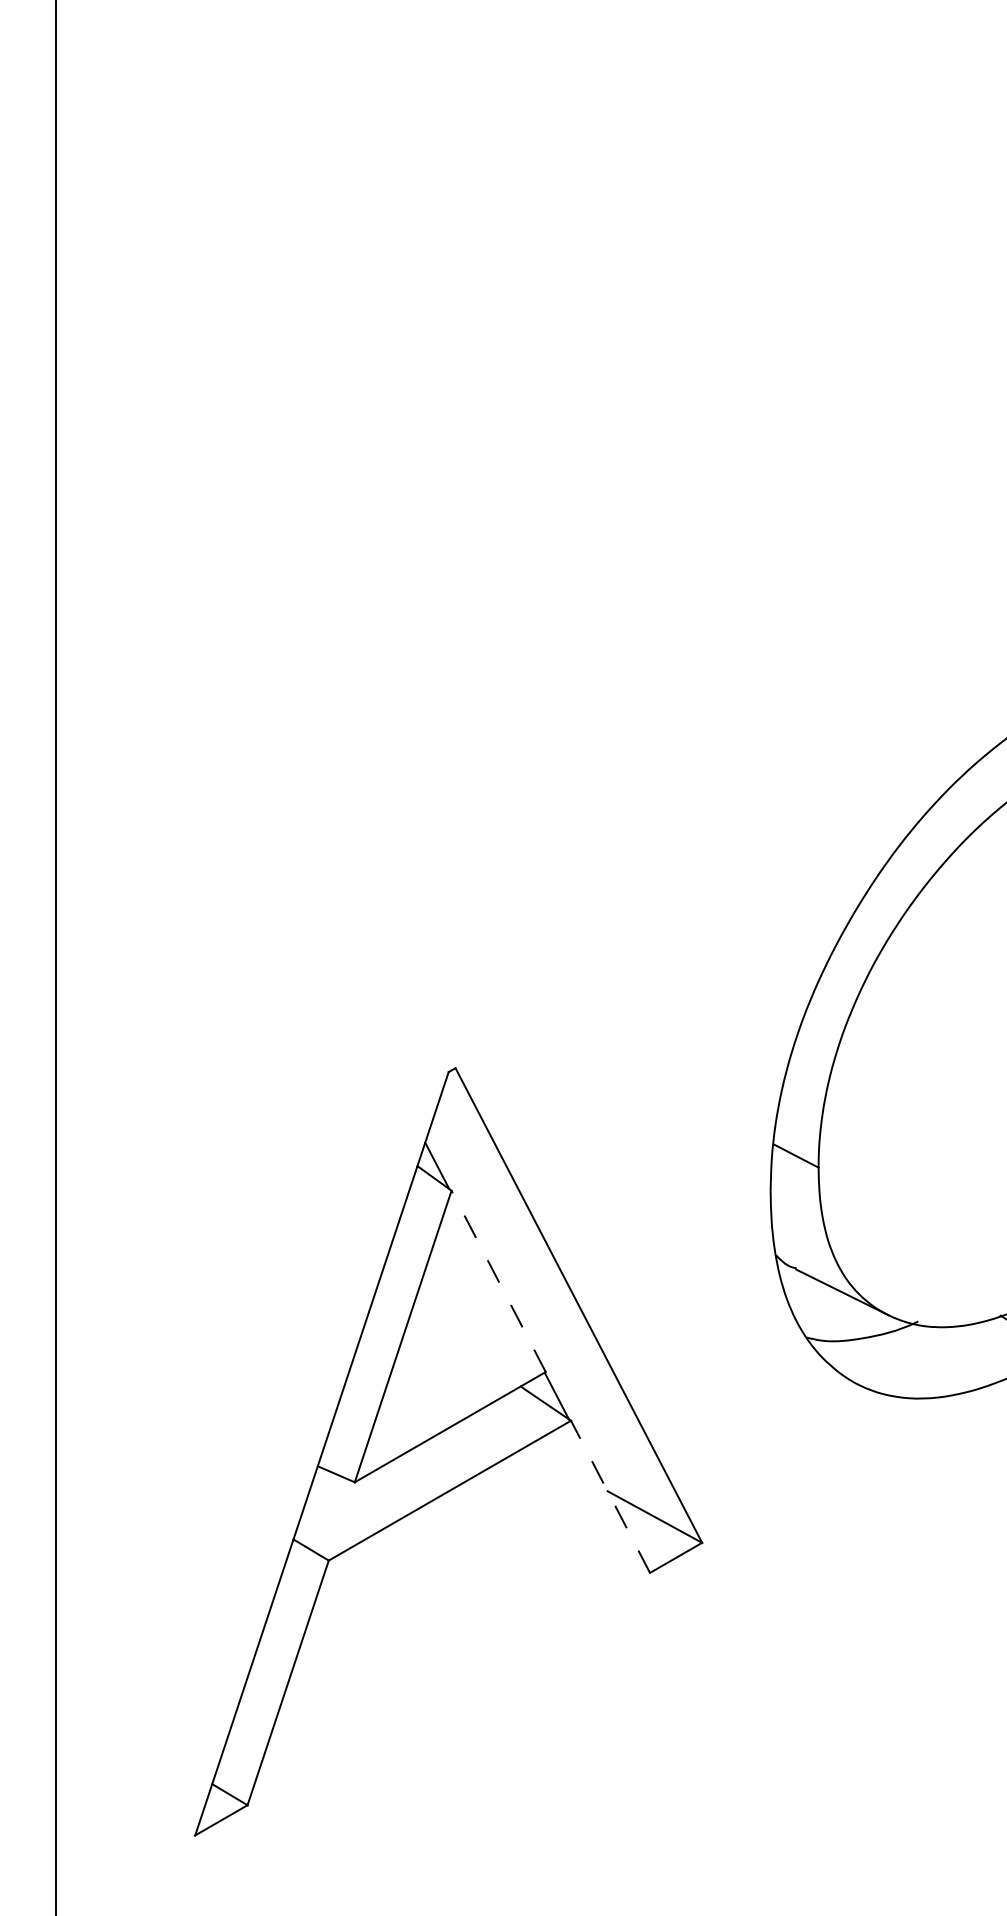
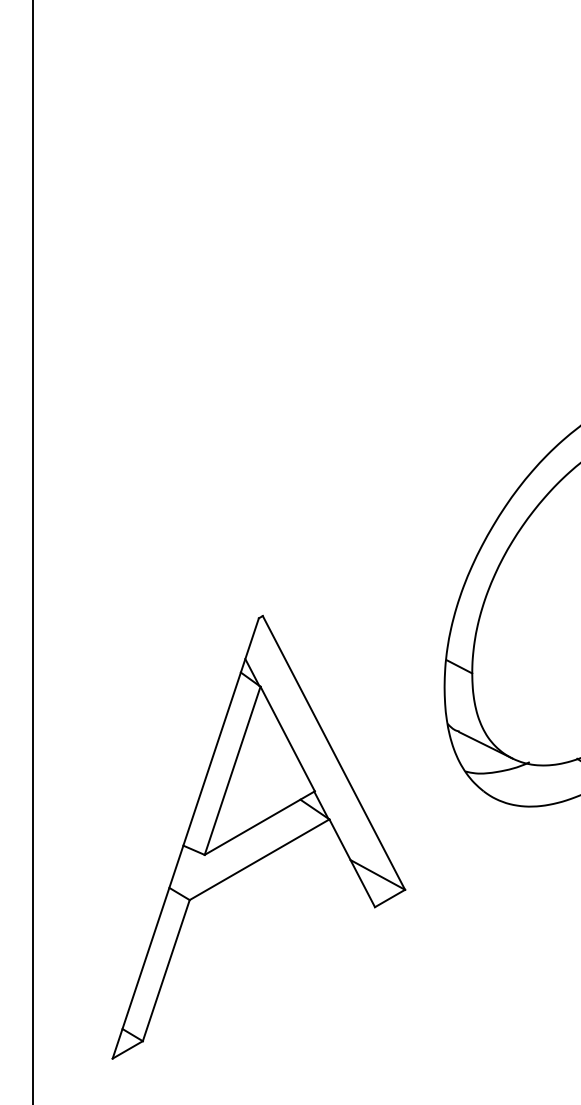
line: (498, 1282) -> (287, 739), dashed -> solid
line: (610, 1495) -> (352, 862), dashed -> solid

